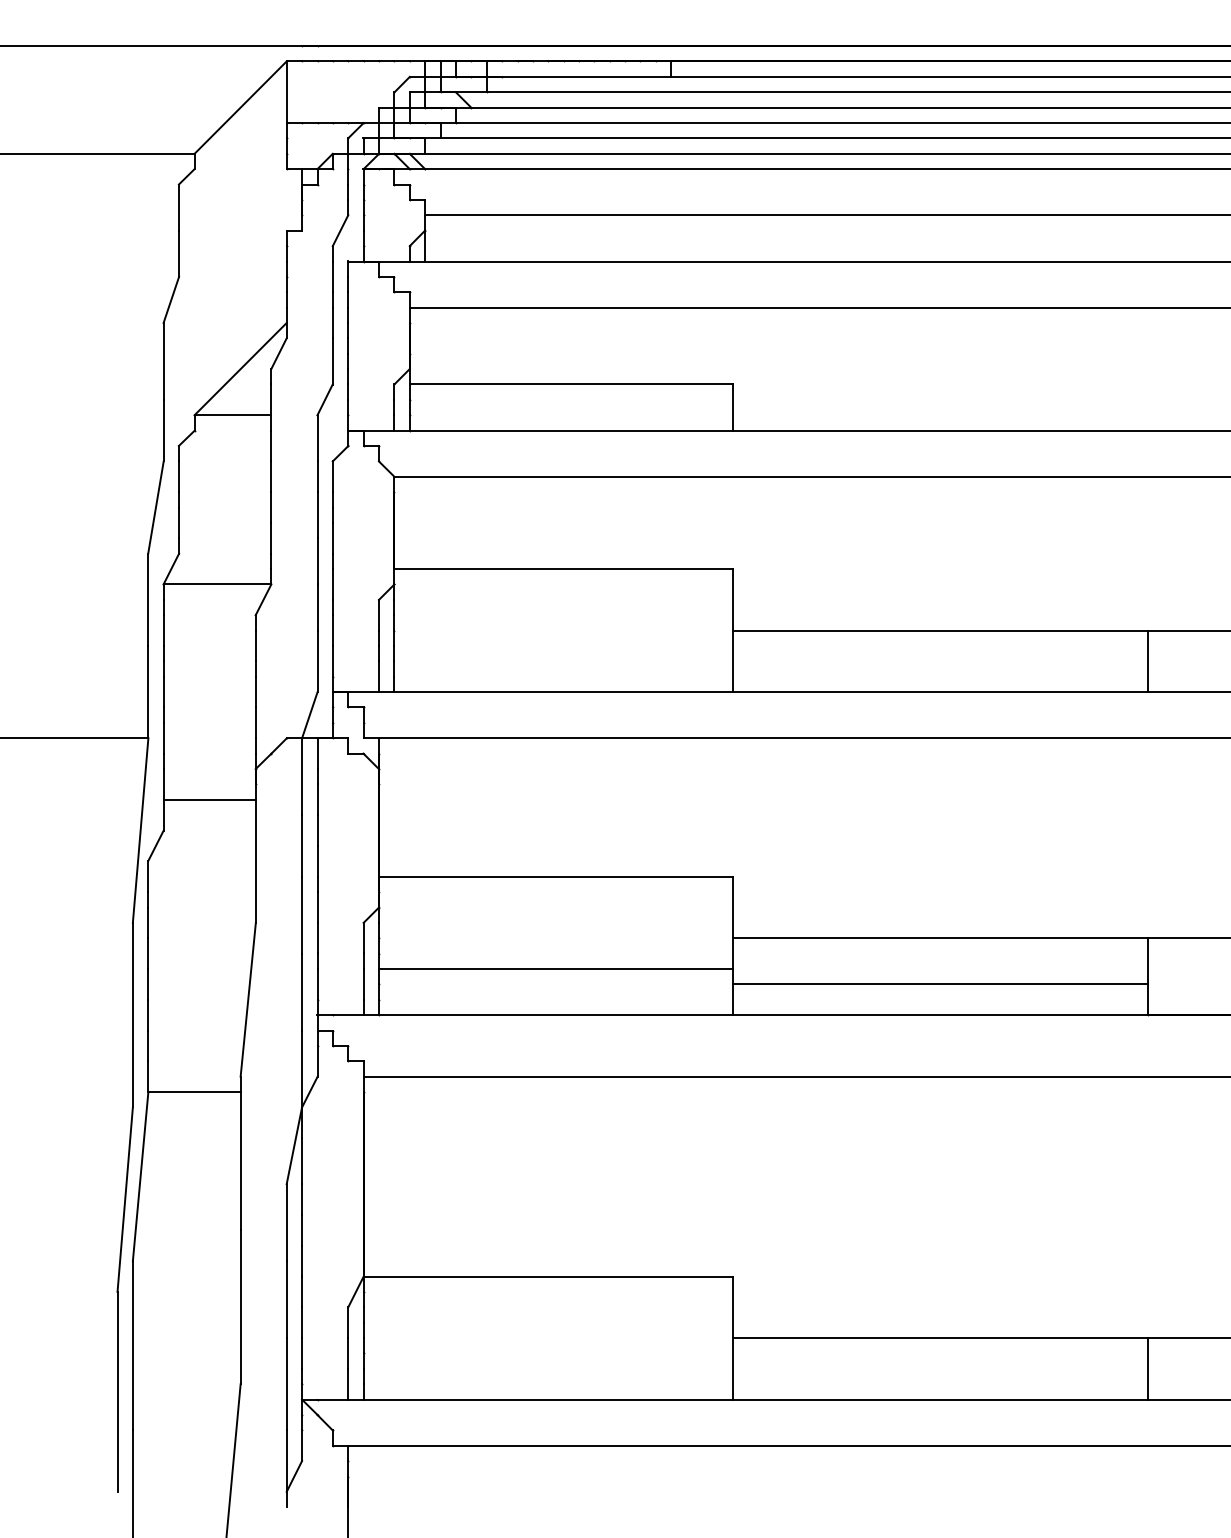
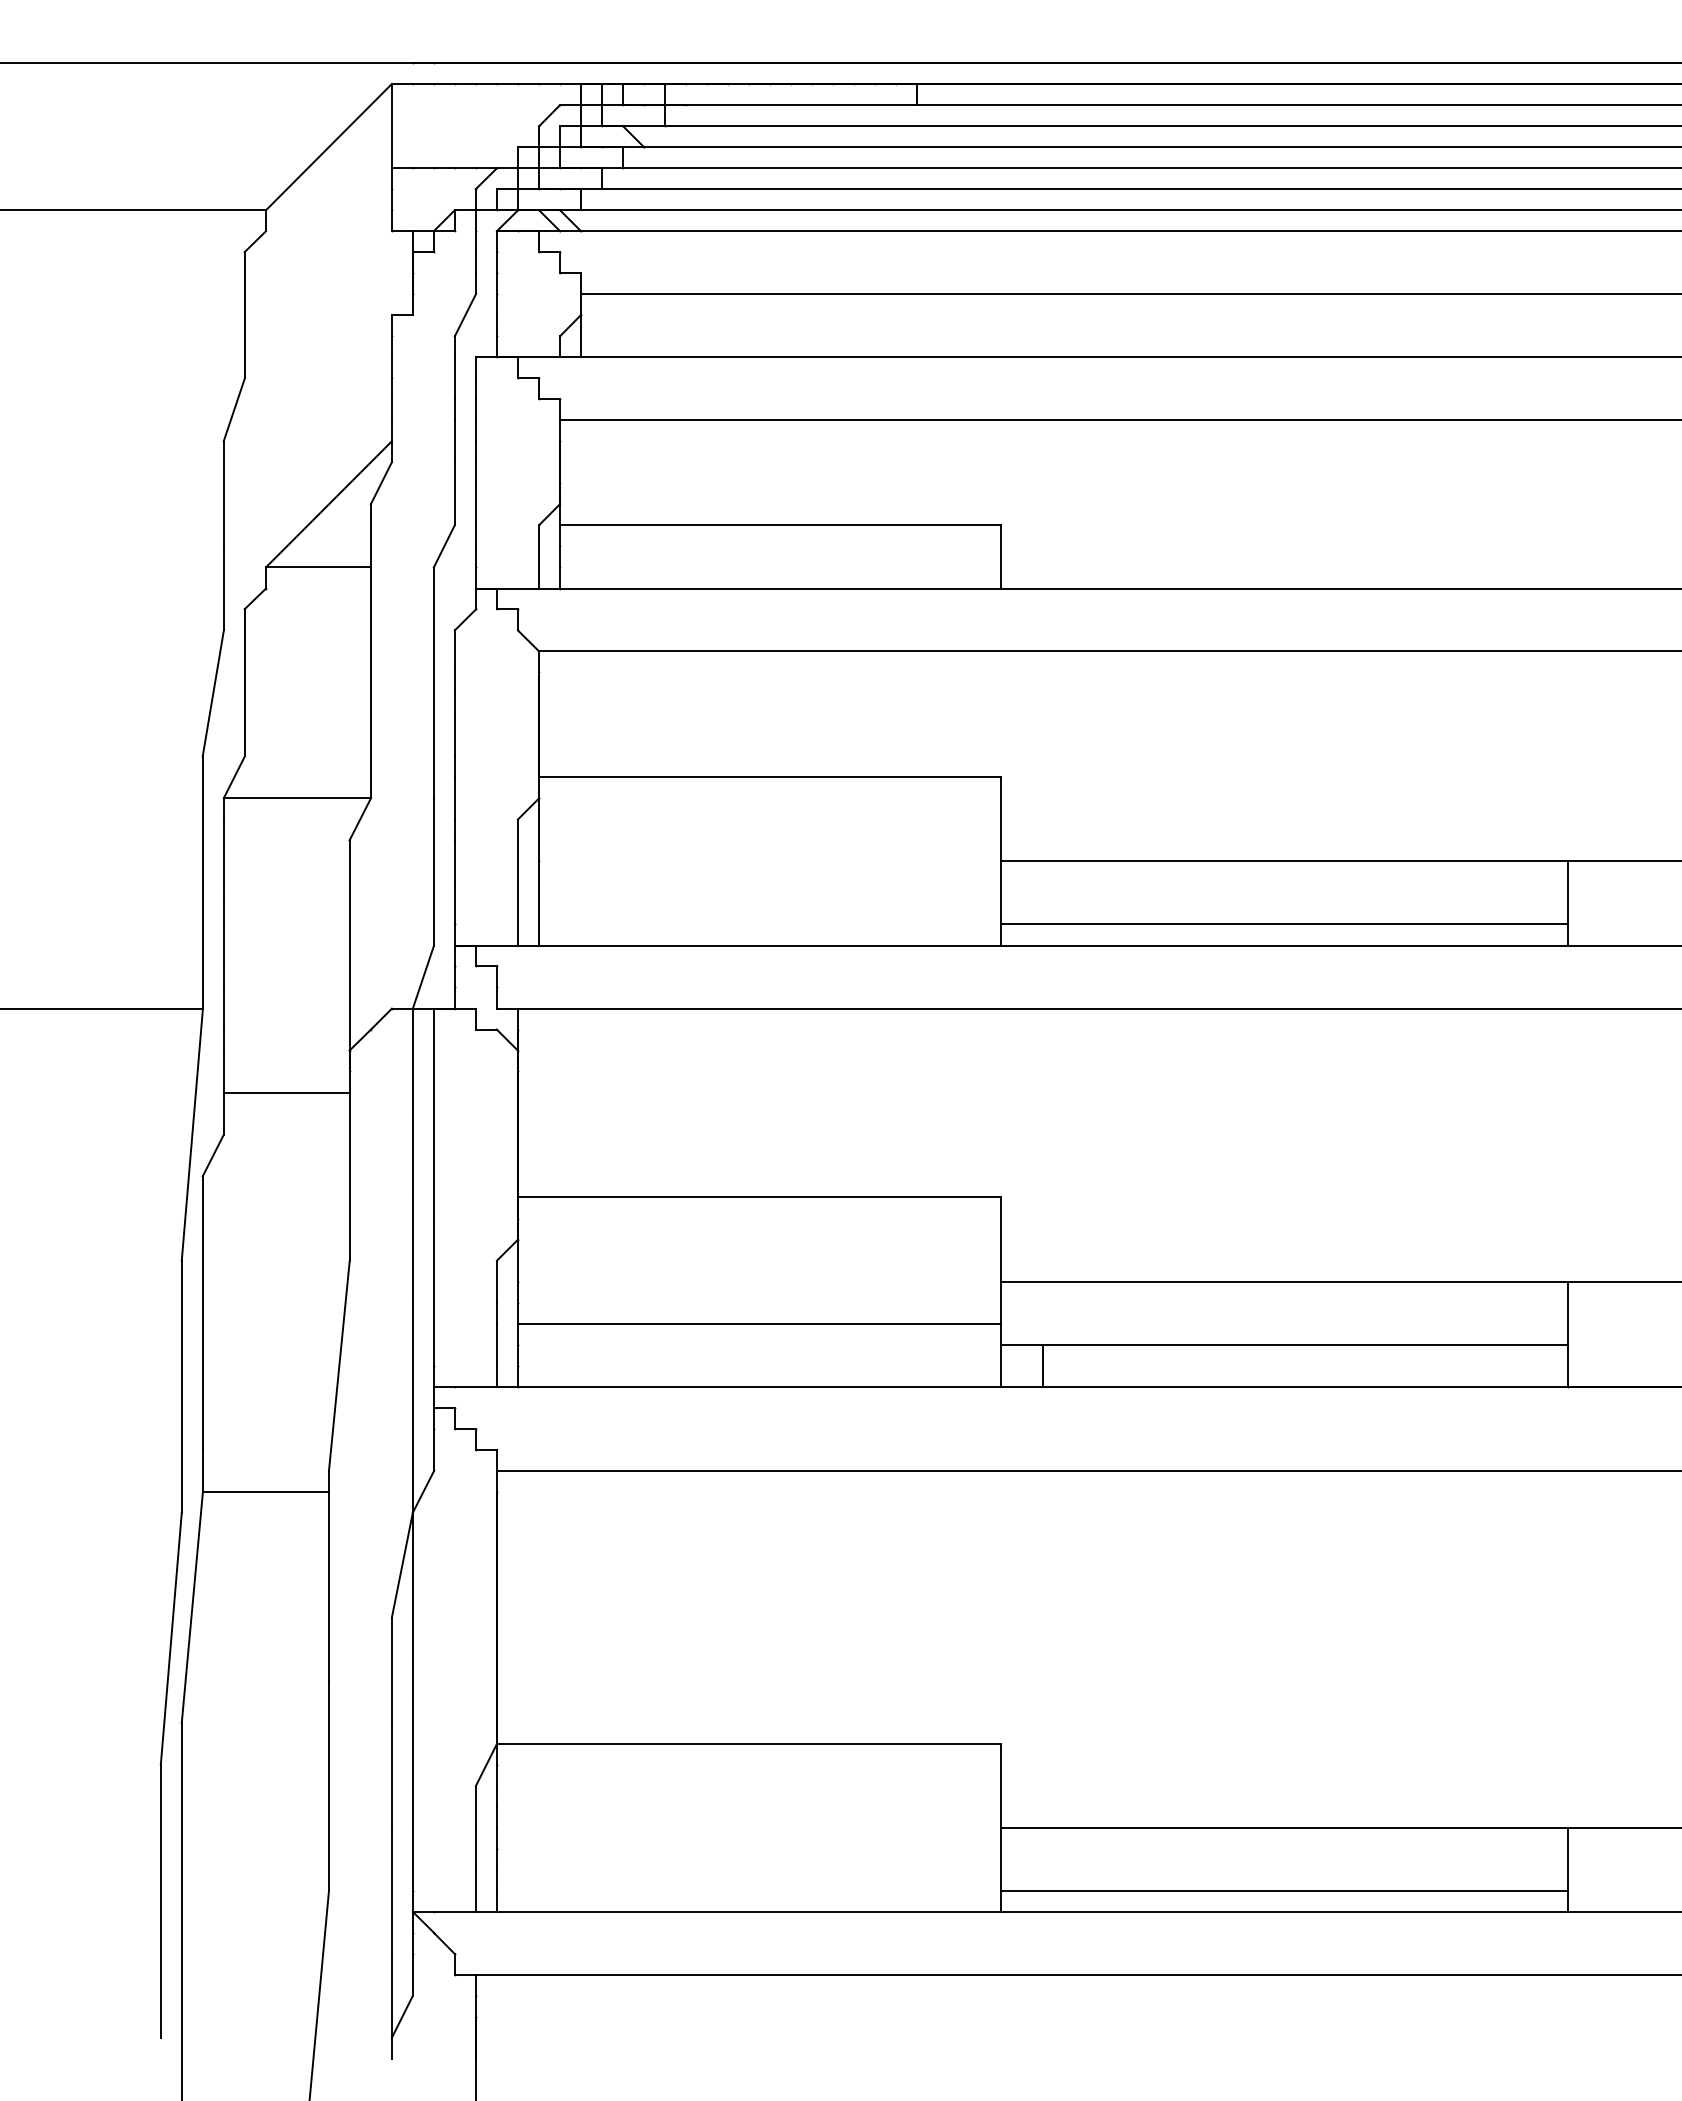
line: (940, 676) -> (1284, 924), added
line: (763, 999) -> (1043, 1365), added
line: (940, 1383) -> (1284, 1890), added

